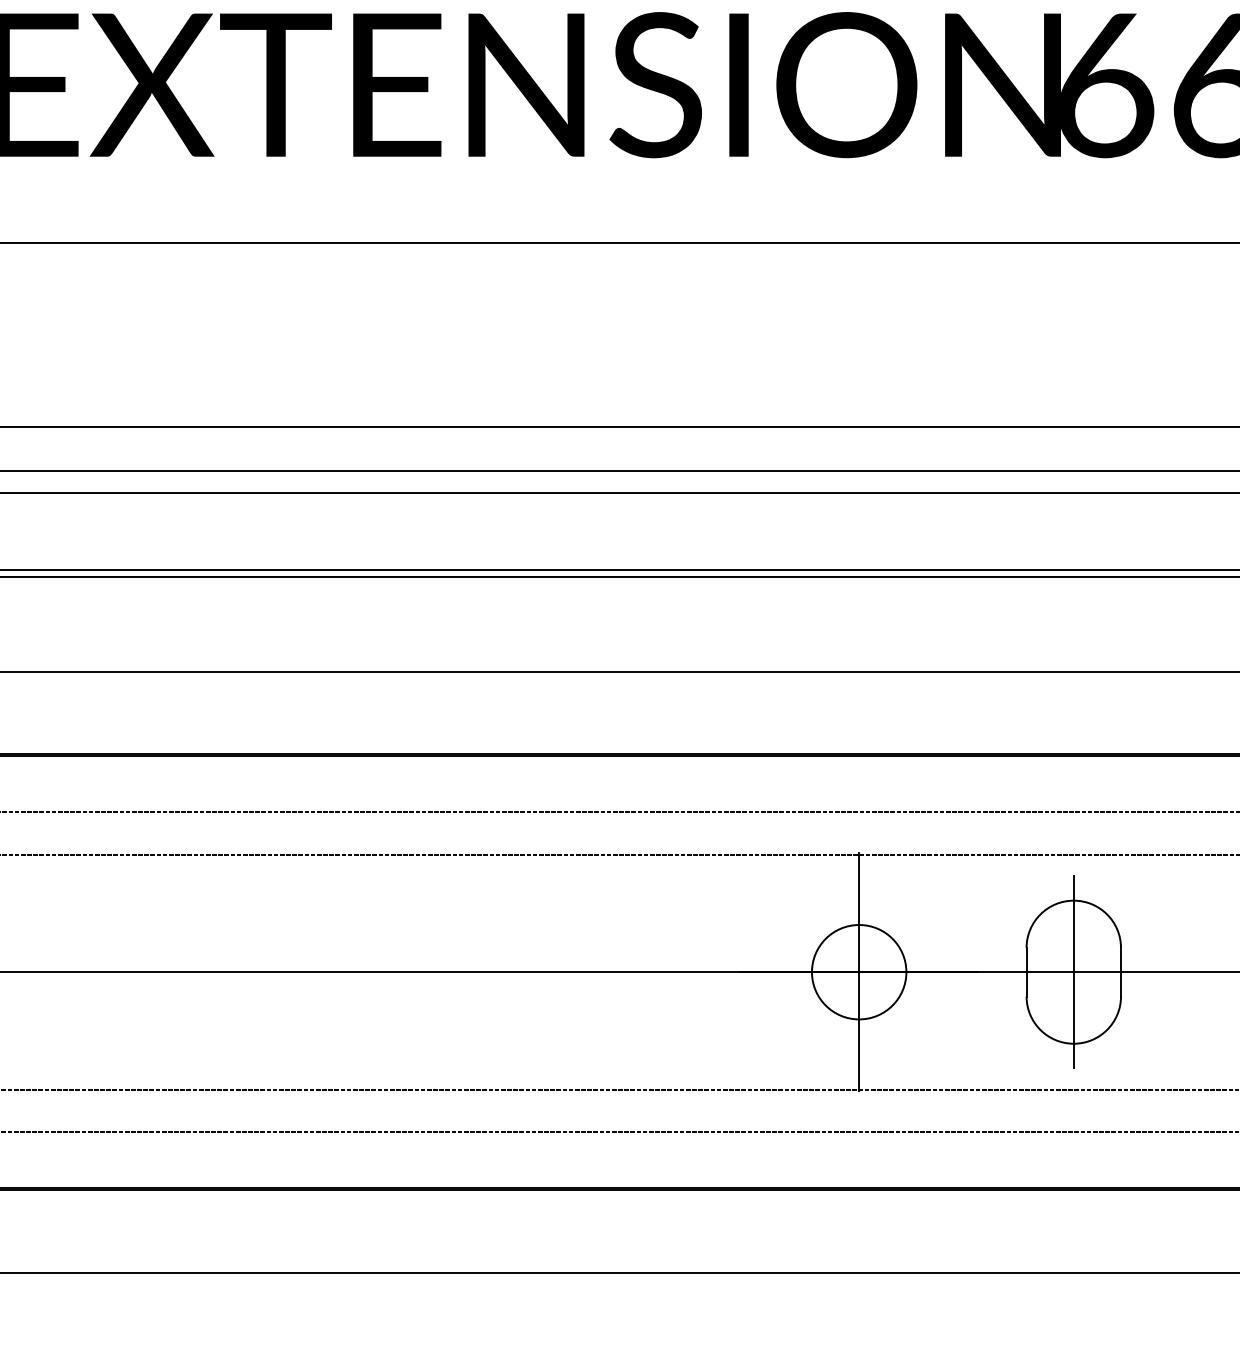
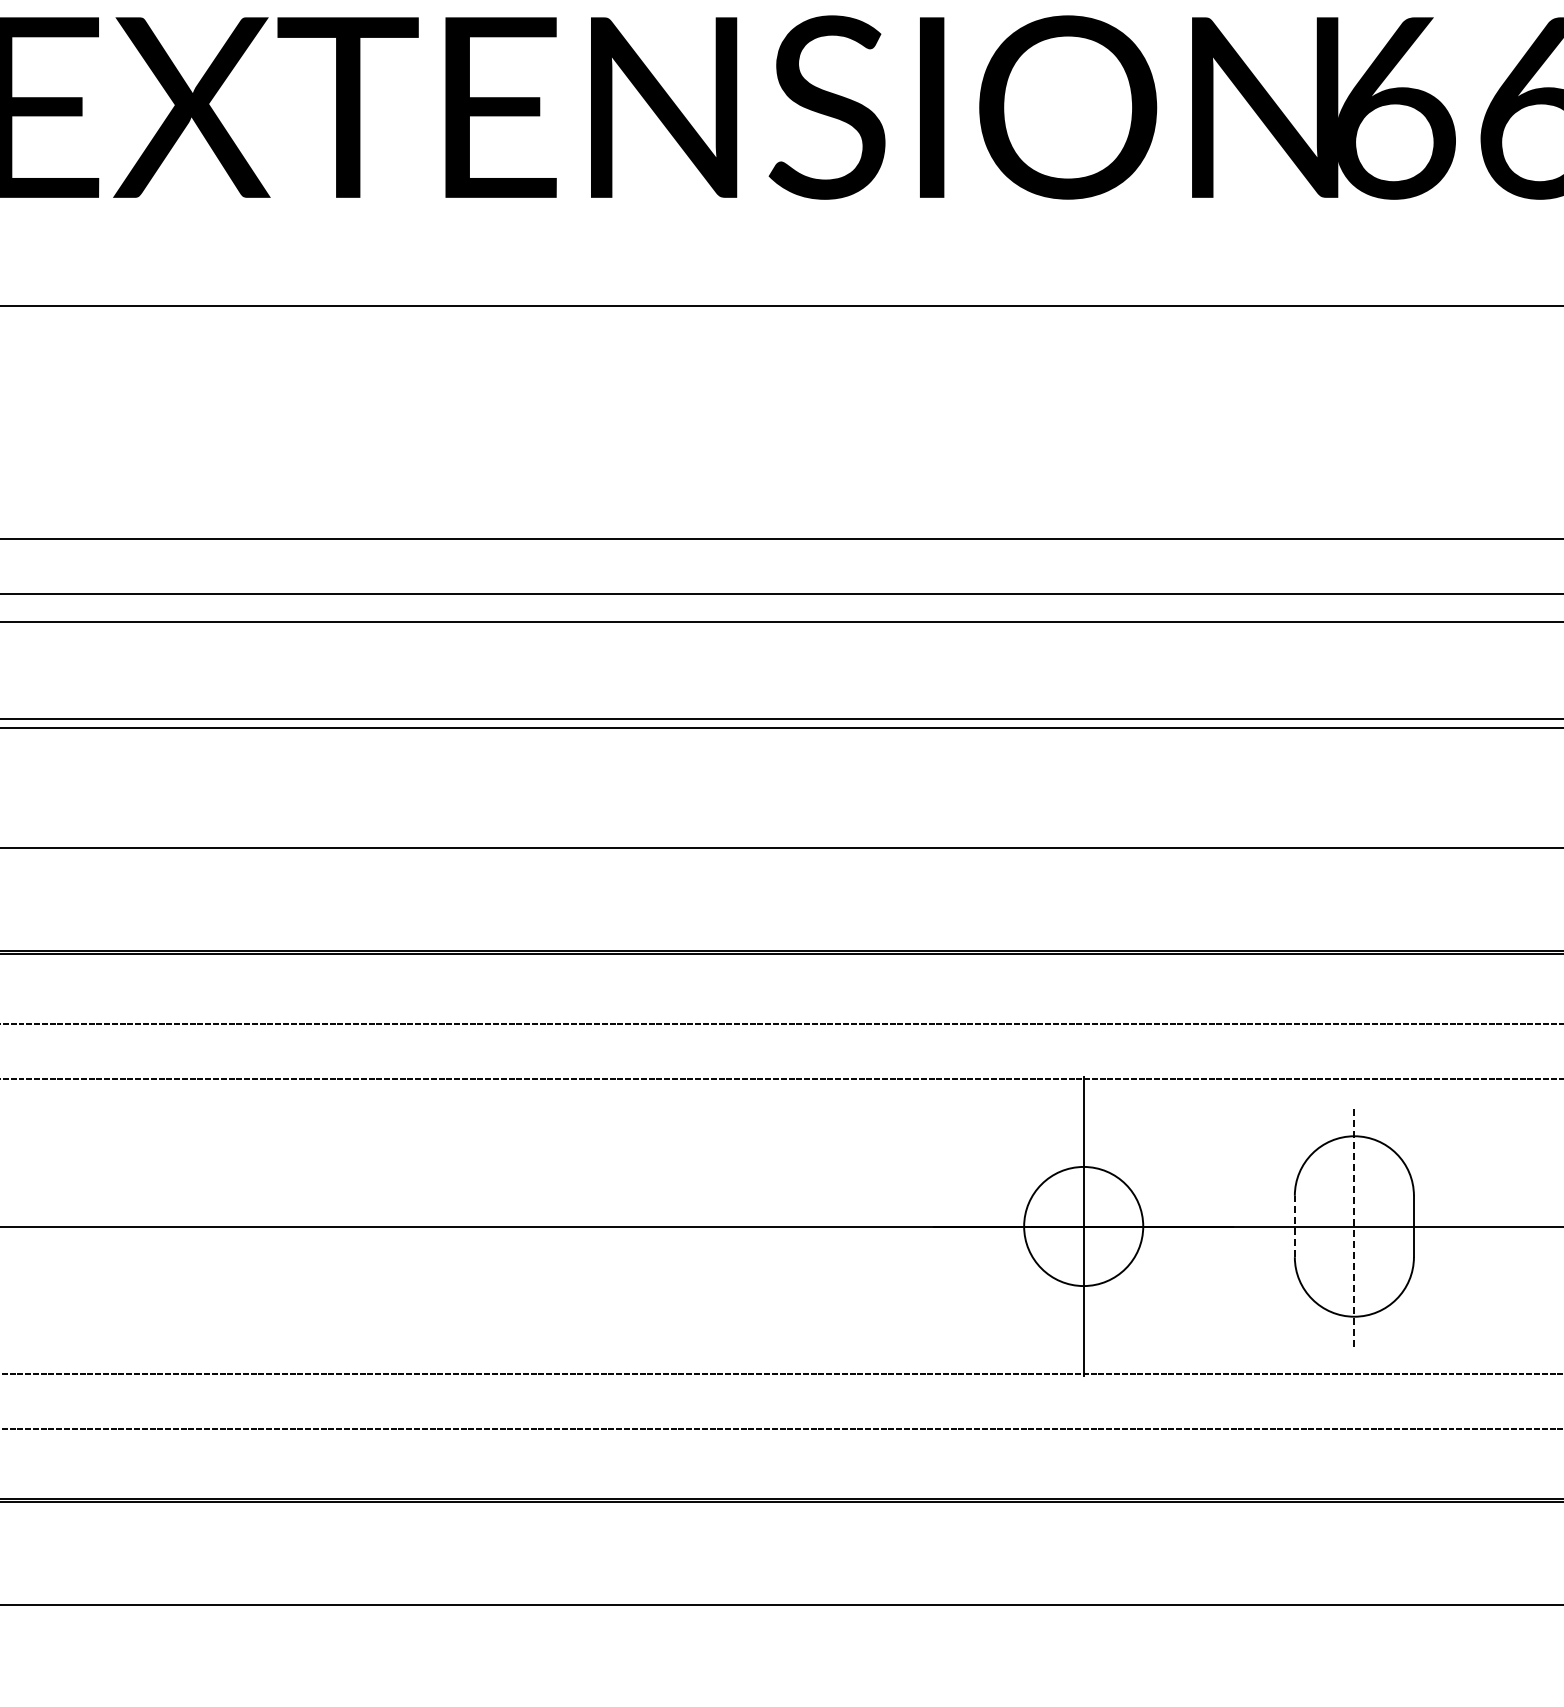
line: (1026, 972) -> (1294, 1226), solid -> dashed
line: (1073, 972) -> (1354, 1226), solid -> dashed

